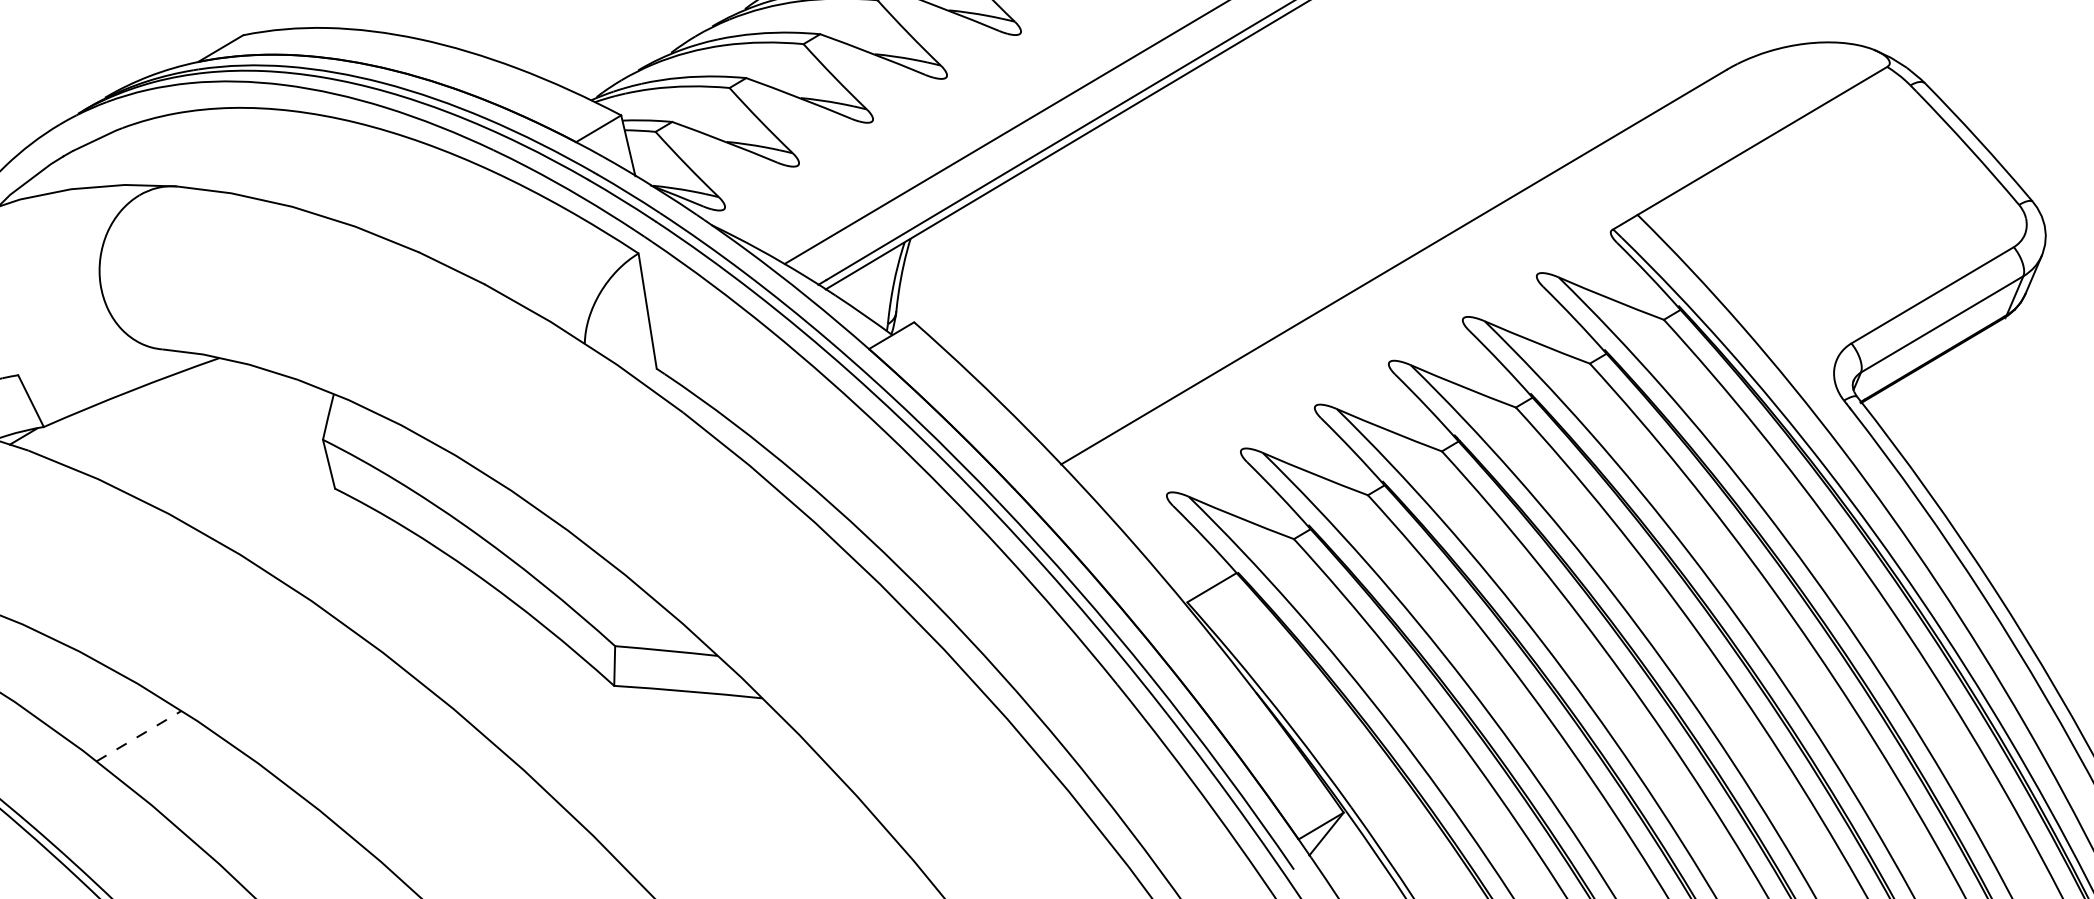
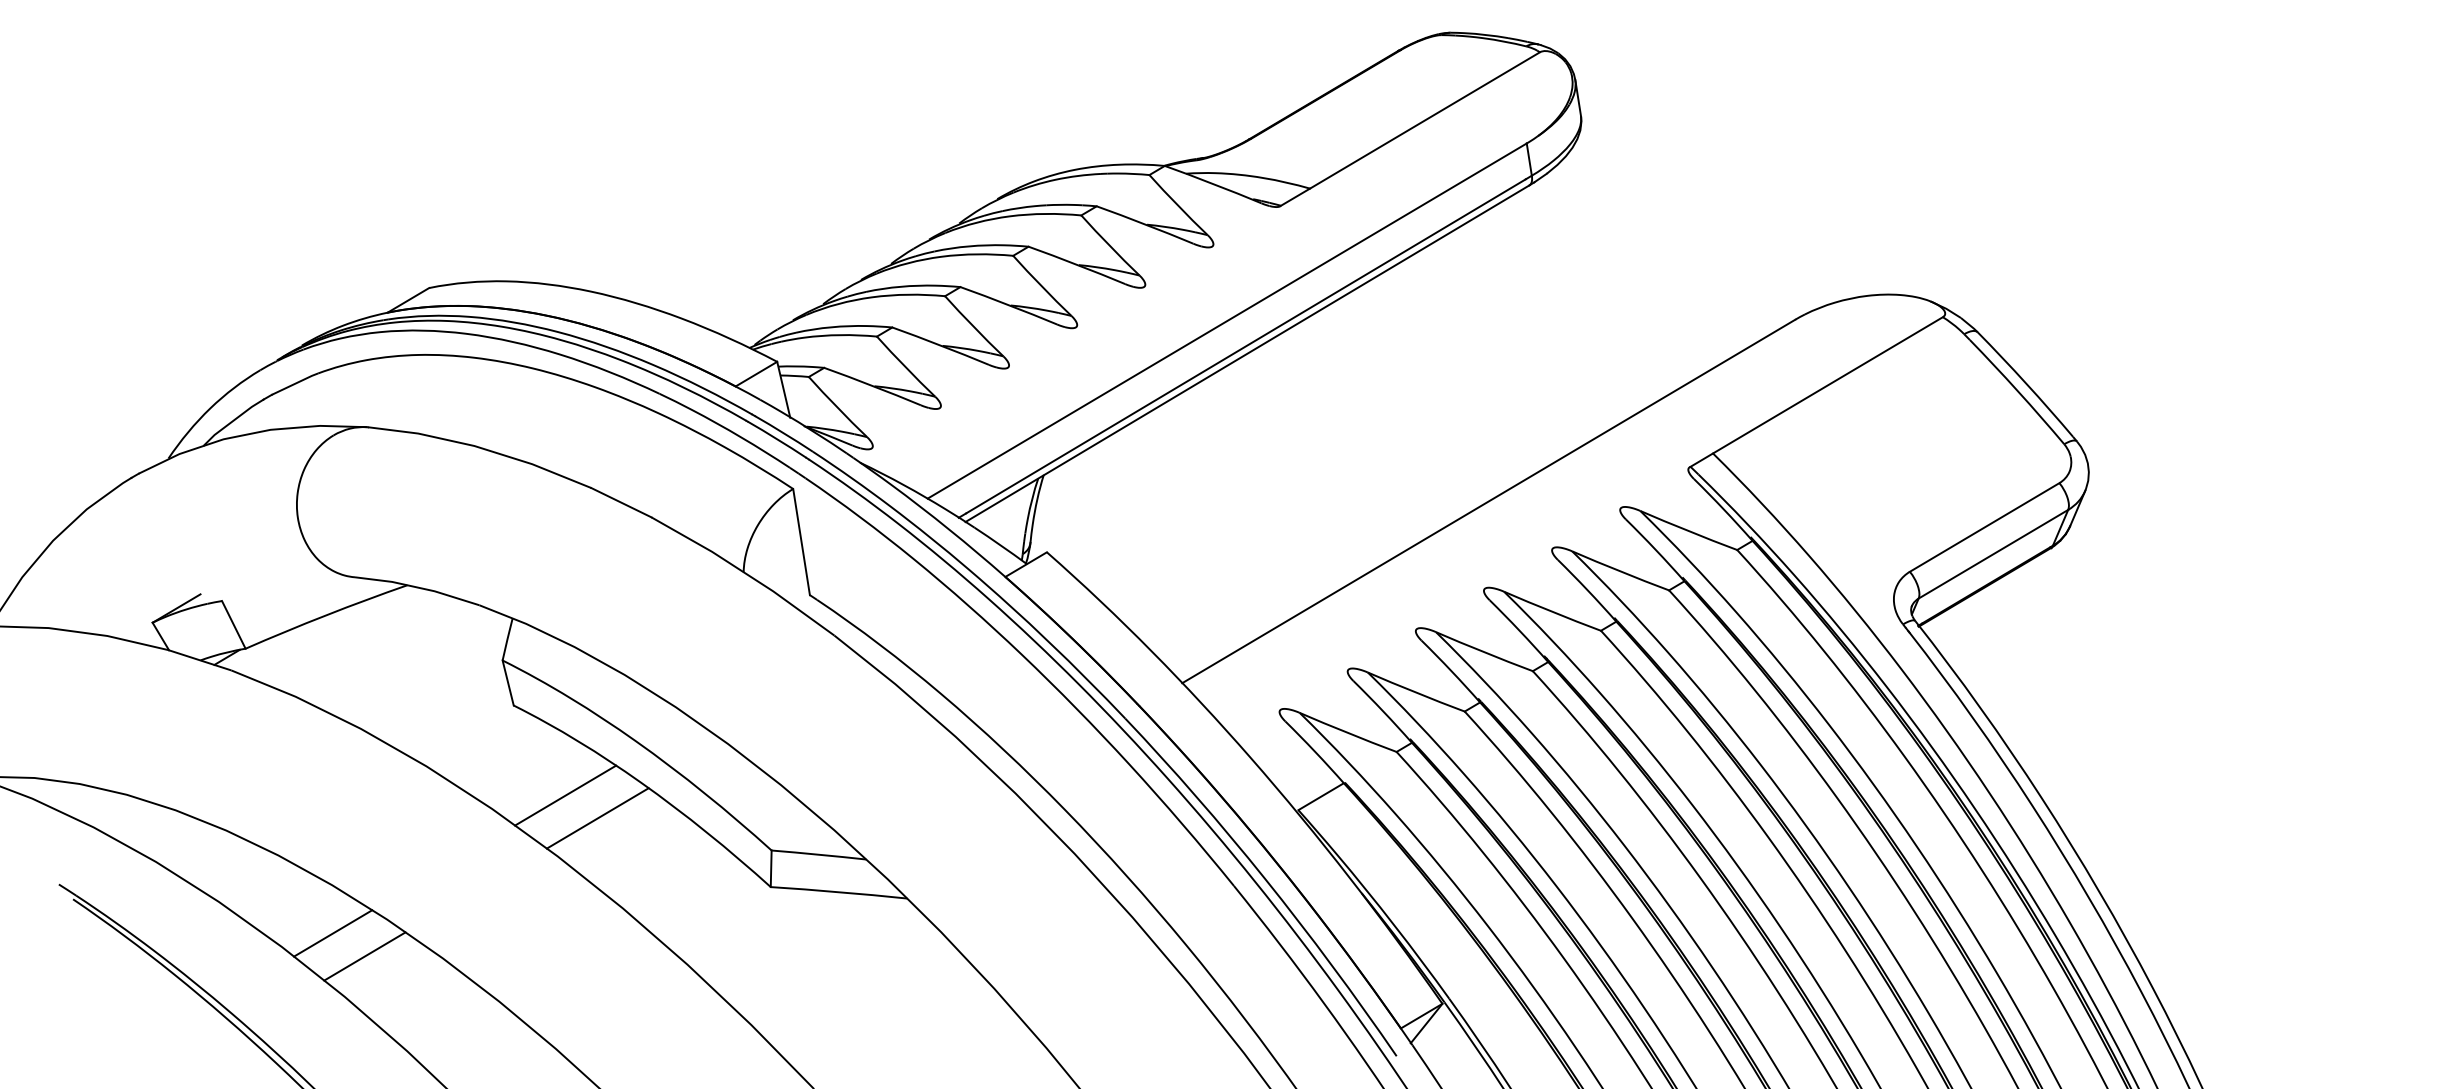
line: (391, 586) -> (565, 795), added
line: (426, 611) -> (597, 818), added
line: (139, 736) -> (333, 933), dashed -> solid
line: (172, 761) -> (364, 956), added

